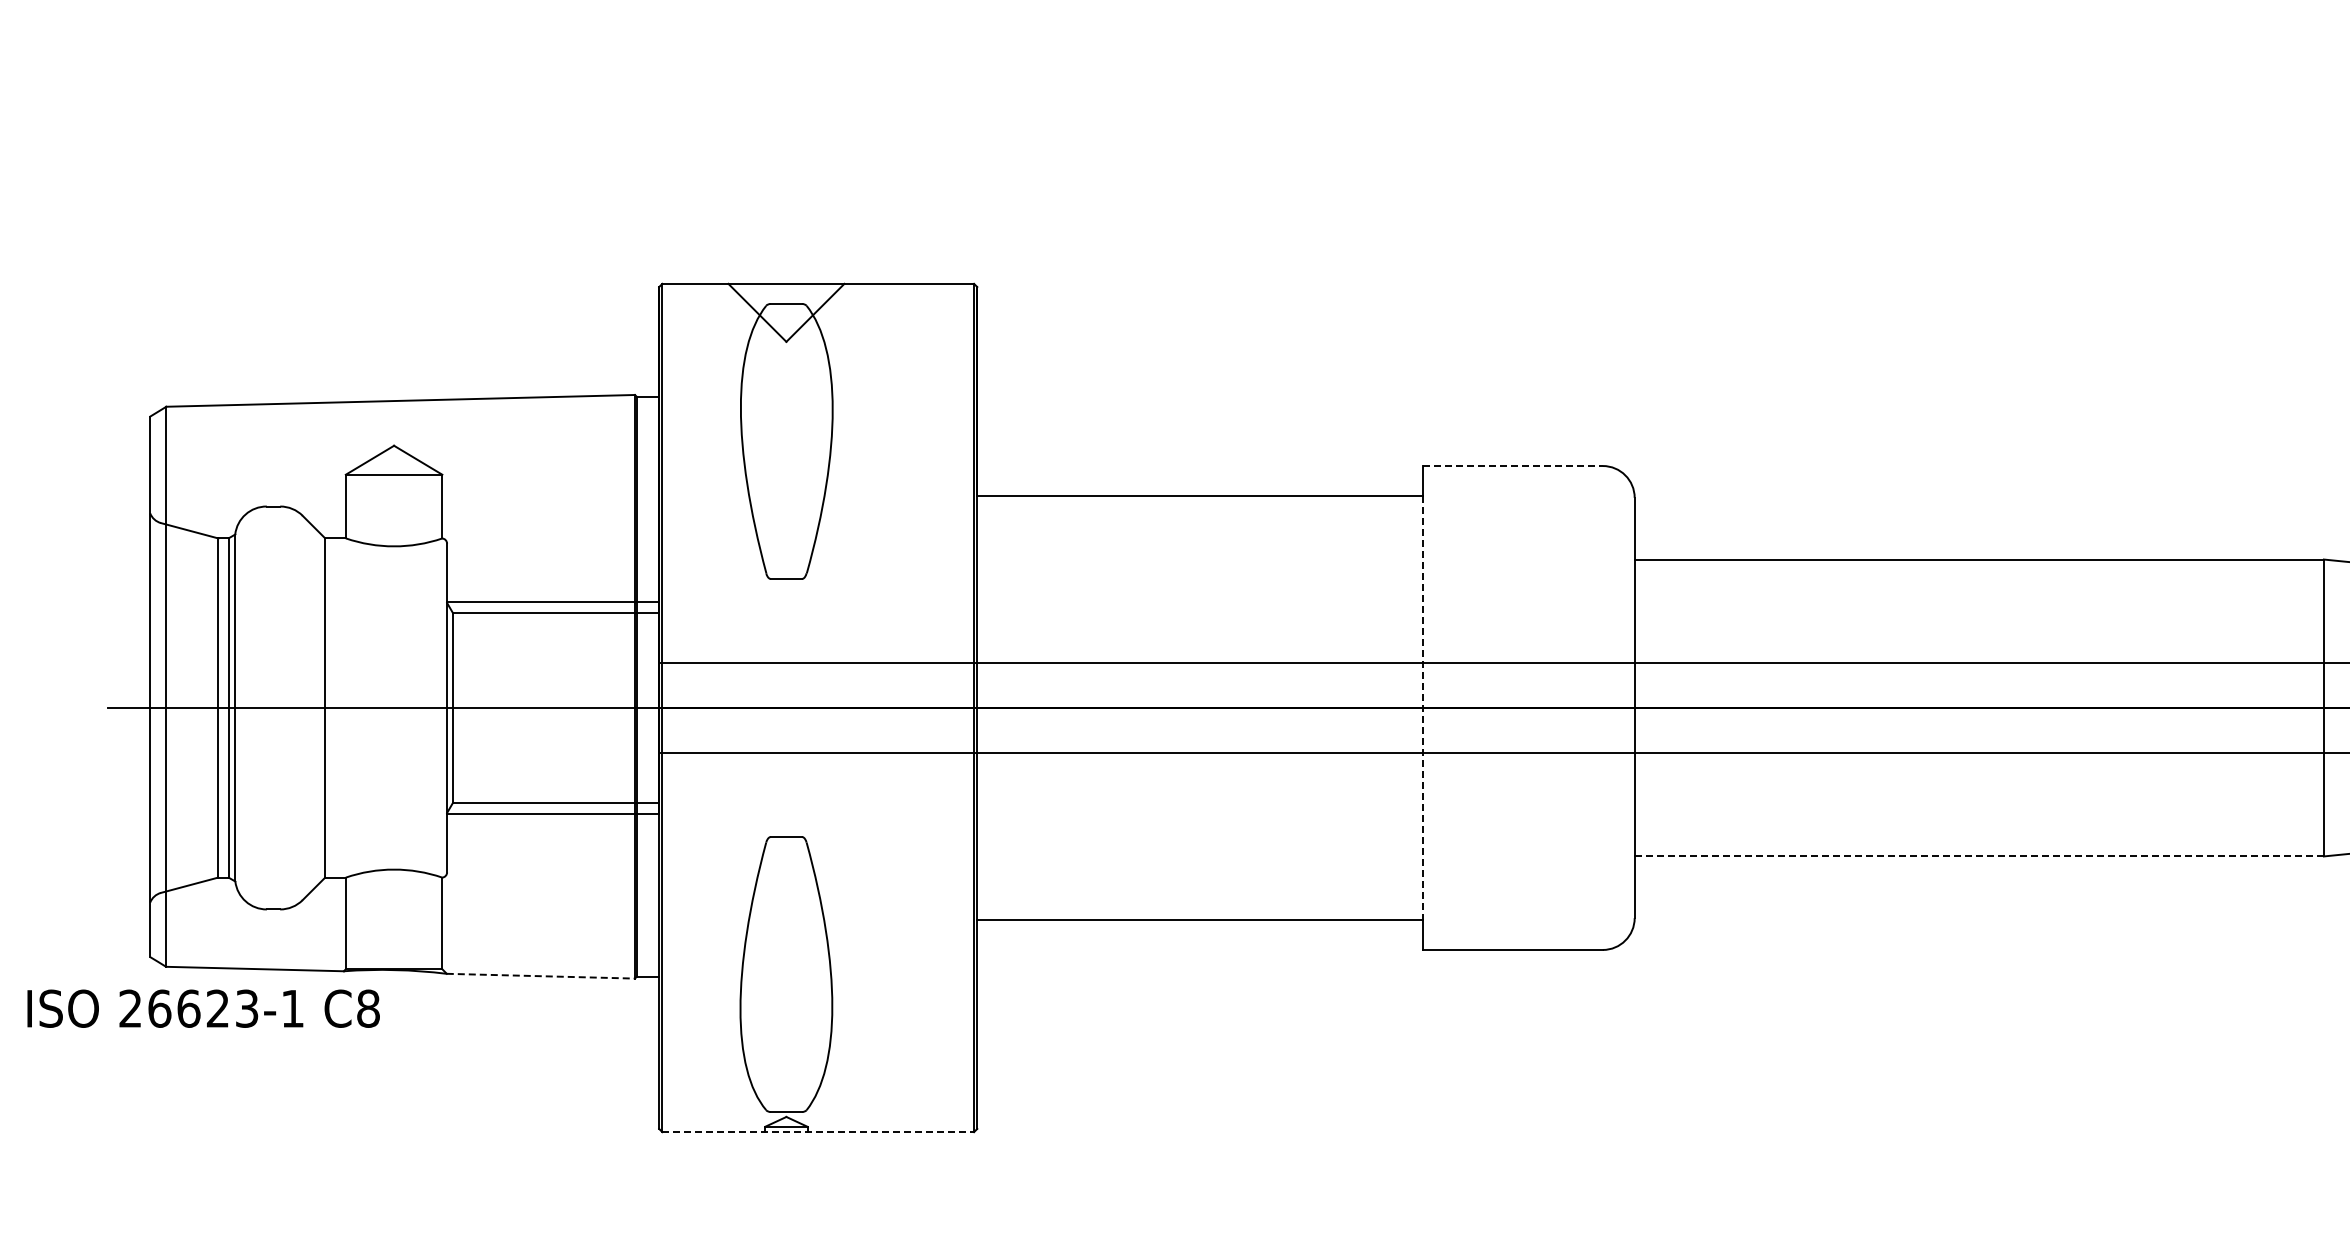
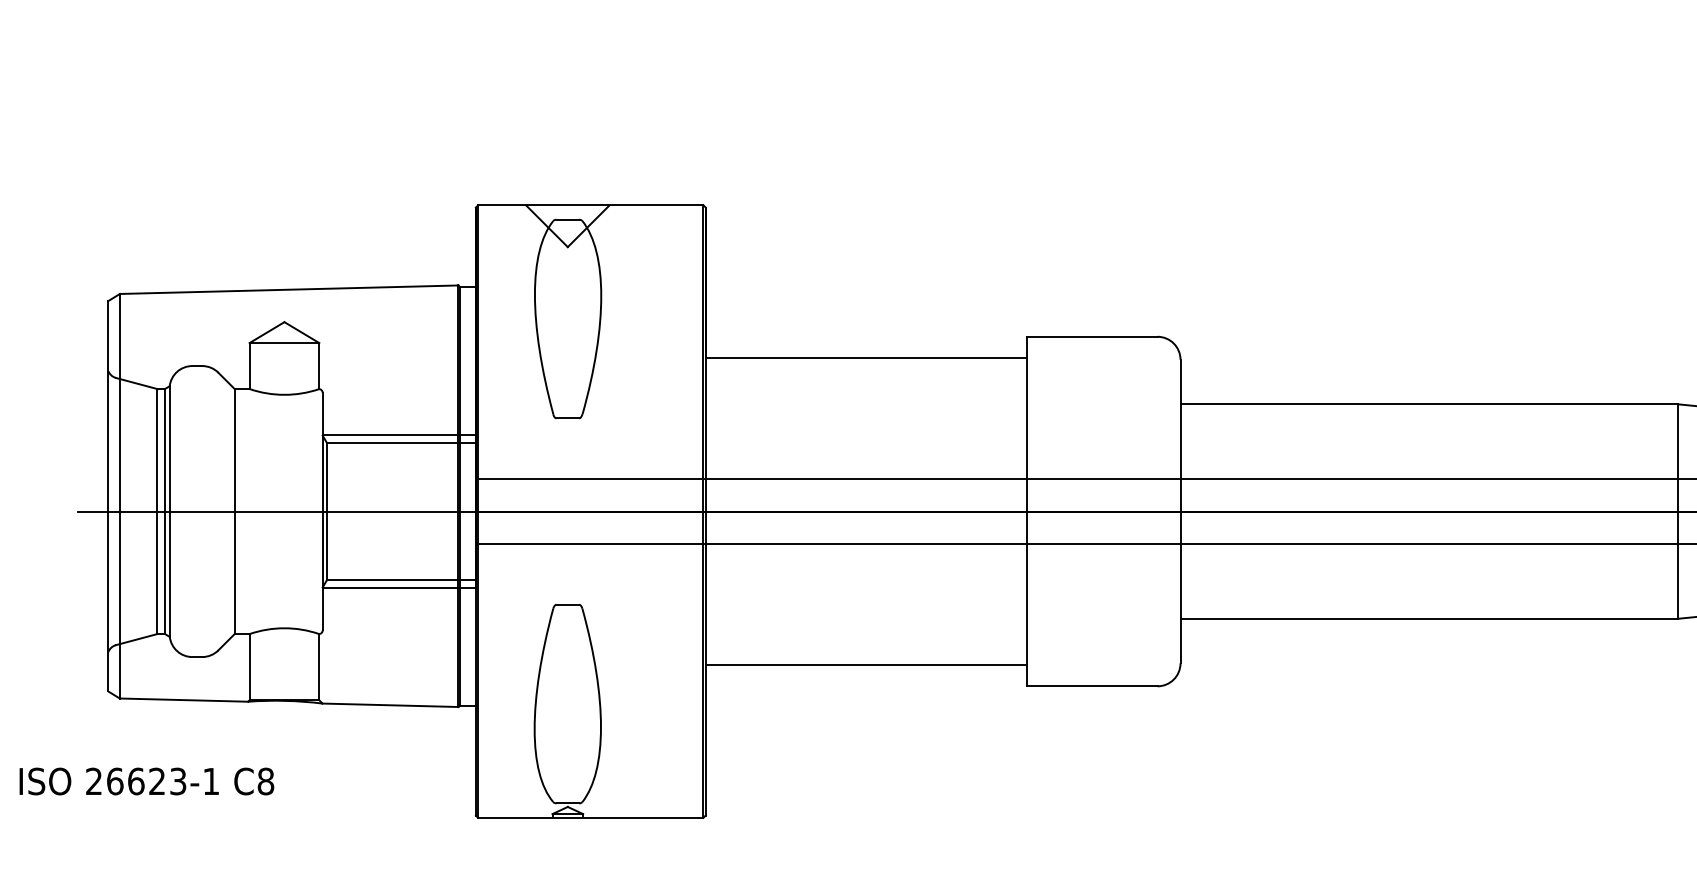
line: (1513, 466) -> (1092, 337), dashed -> solid
line: (1422, 708) -> (1027, 511), dashed -> solid
line: (1979, 856) -> (1429, 618), dashed -> solid
line: (541, 976) -> (390, 705), dashed -> solid
text: (203, 1008) -> (146, 781), moved
line: (818, 1132) -> (591, 818), dashed -> solid

